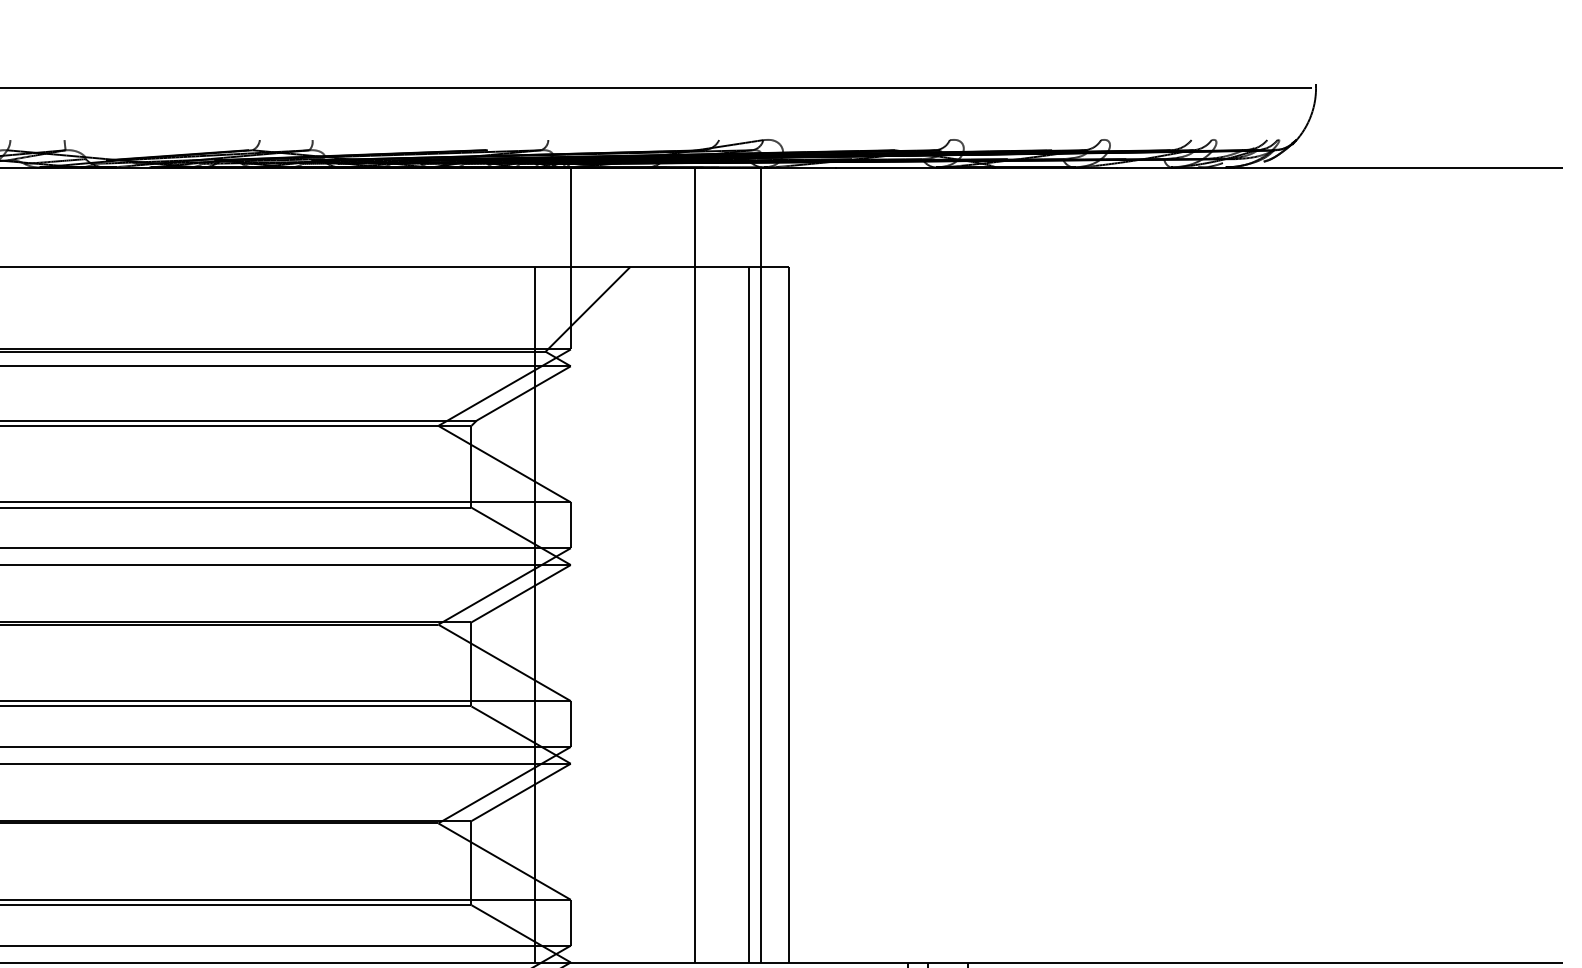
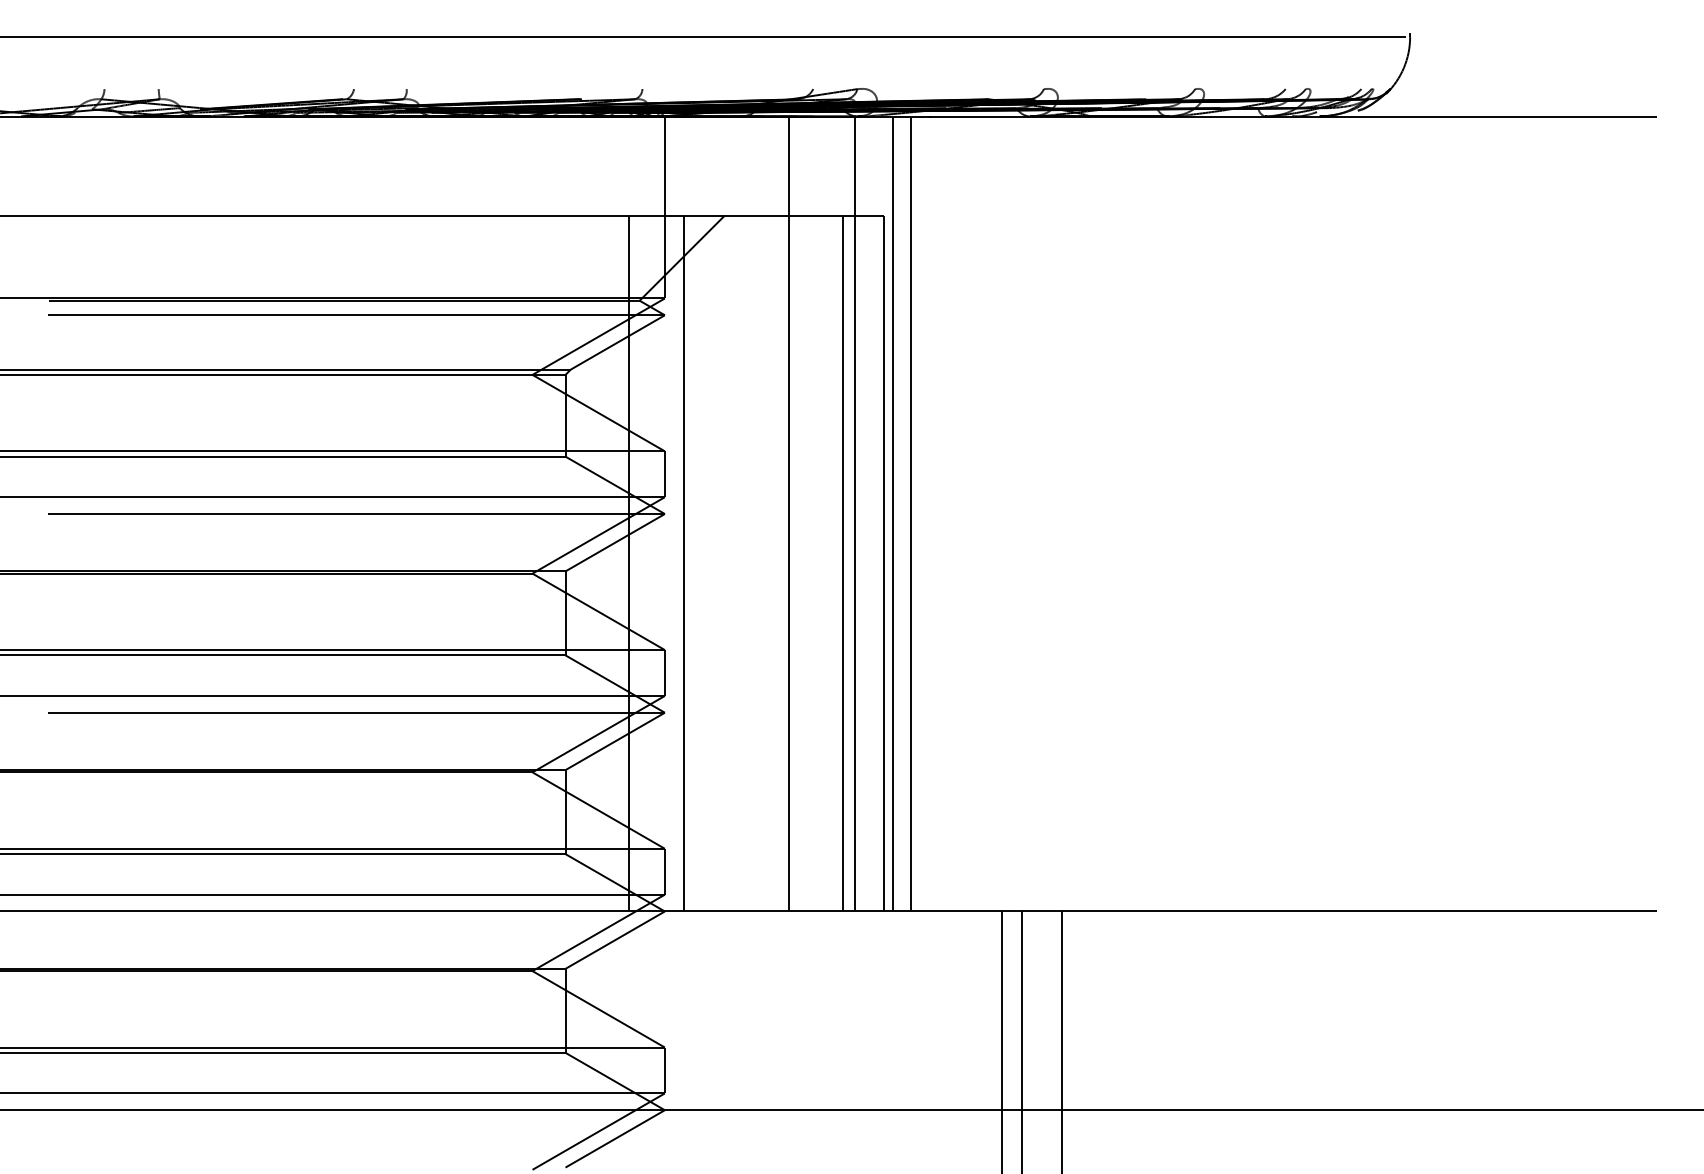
line: (799, 564) -> (893, 513), added
line: (817, 564) -> (911, 513), added
line: (589, 614) -> (683, 563), added

